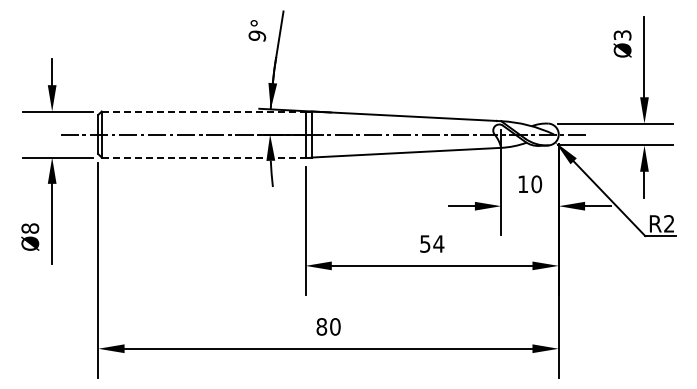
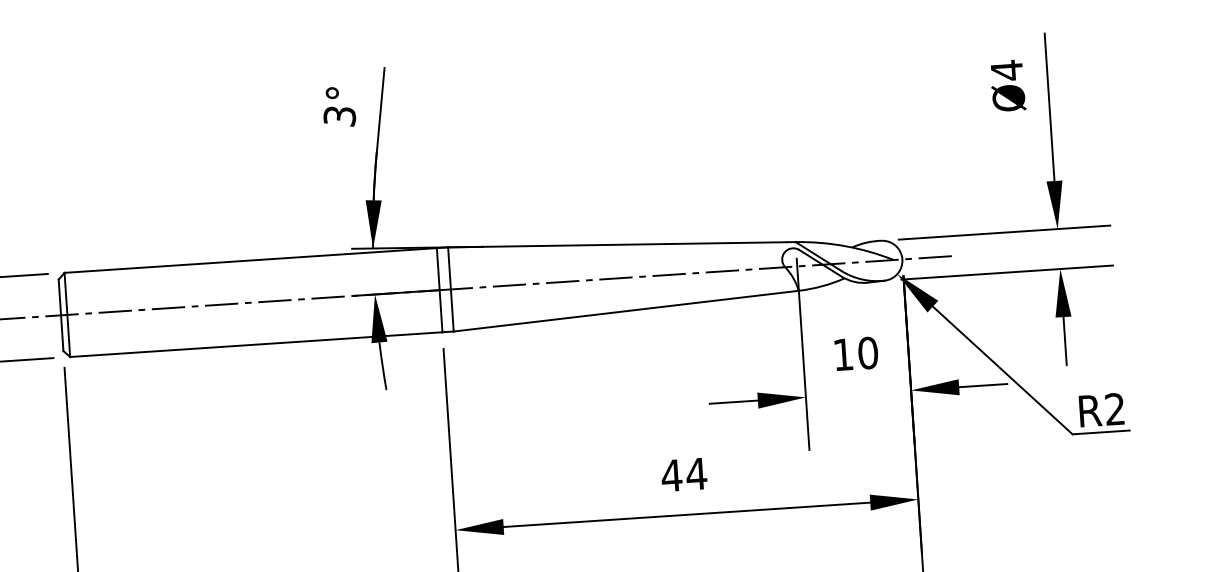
text: (622, 35) -> (1006, 70), Ø3 -> Ø4
text: (257, 36) -> (340, 116), 9° -> 3°
line: (203, 111) -> (250, 260), dashed -> solid
line: (203, 157) -> (256, 344), dashed -> solid
text: (424, 243) -> (670, 474), 54 -> 44

